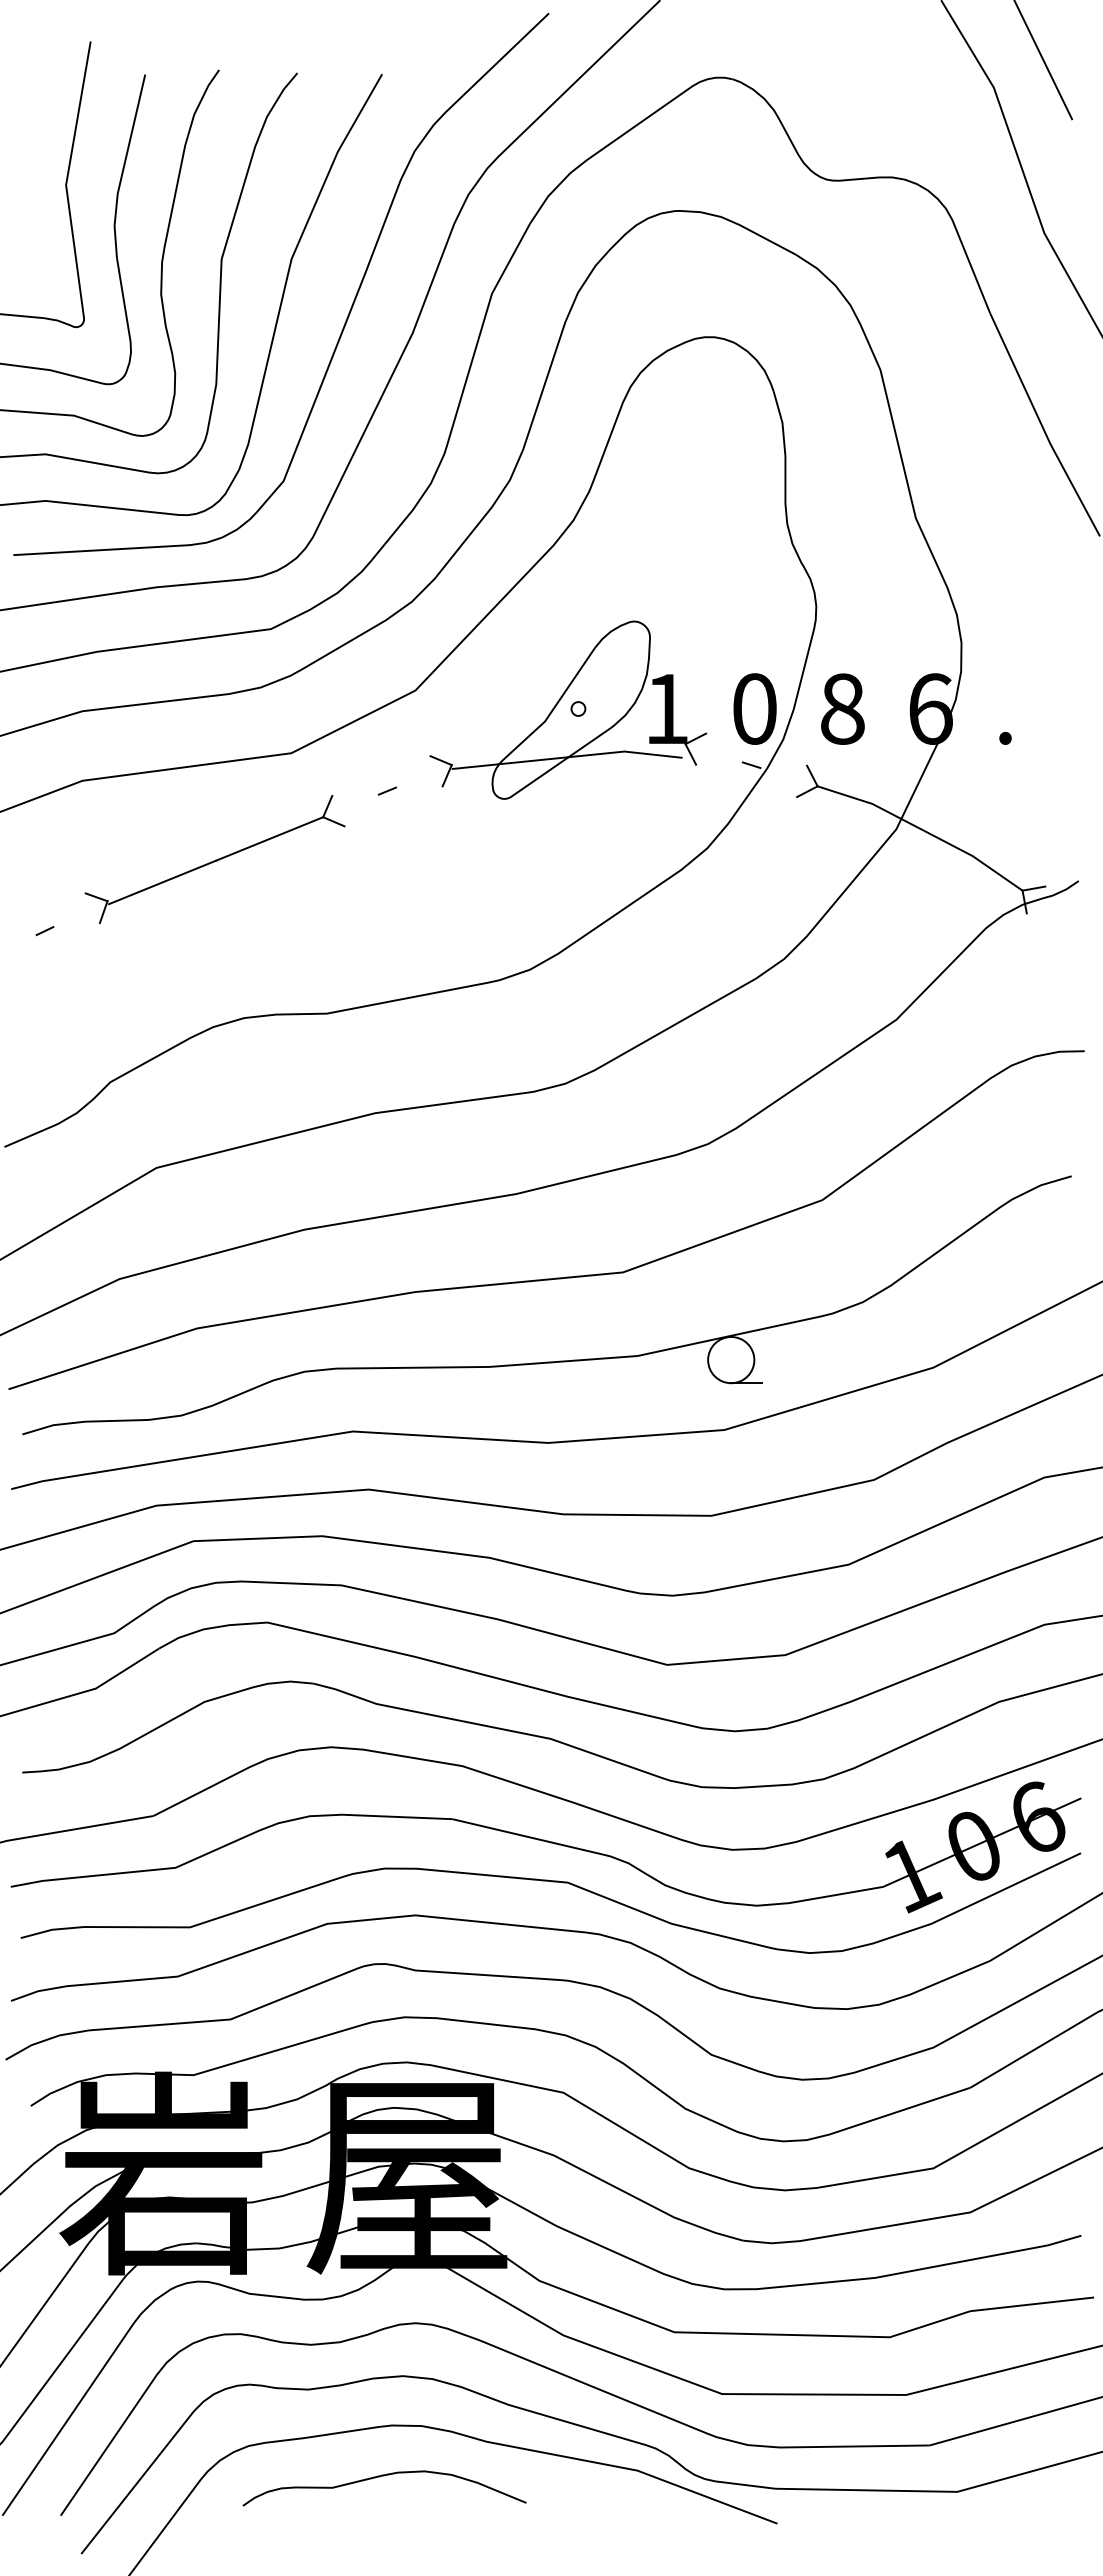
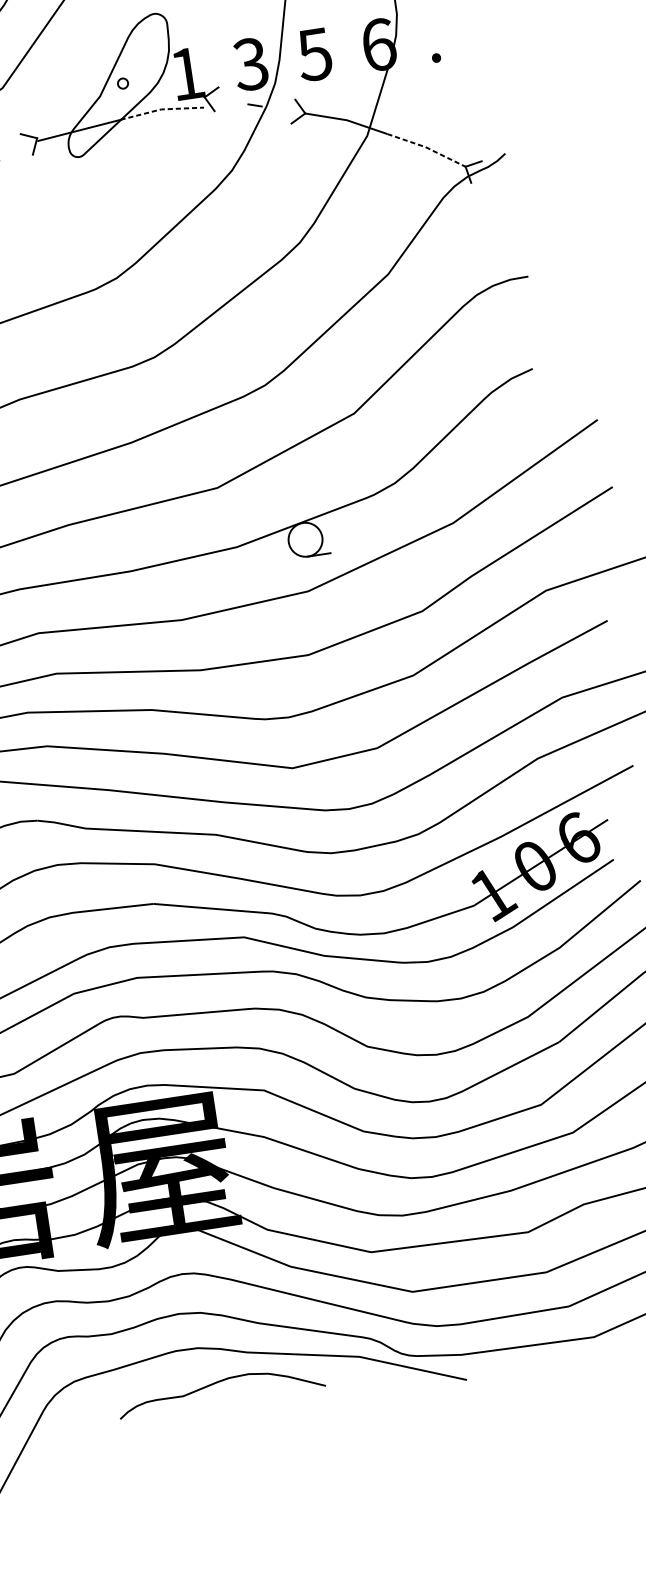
text: (753, 708) -> (250, 64), 0 -> 3
text: (841, 708) -> (314, 54), 8 -> 5
line: (624, 751) -> (161, 109), solid -> dashed
line: (975, 857) -> (427, 147), solid -> dashed
curve: (384, 2476) -> (219, 1382), moved

